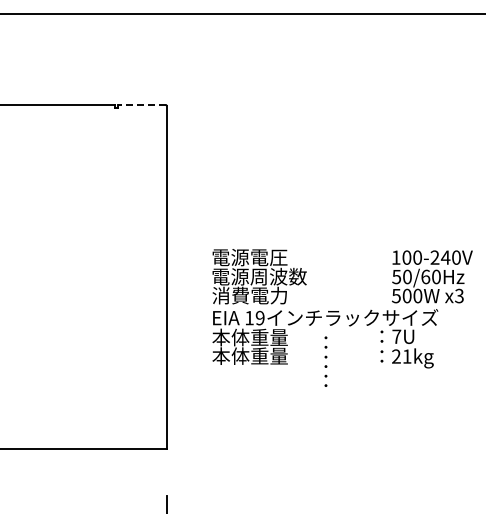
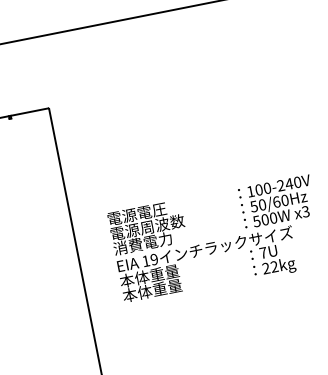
line: (141, 104) -> (29, 111), dashed -> solid
text: (406, 356) -> (274, 266), 21kg -> 22kg
text: (325, 361) -> (242, 208), moved

